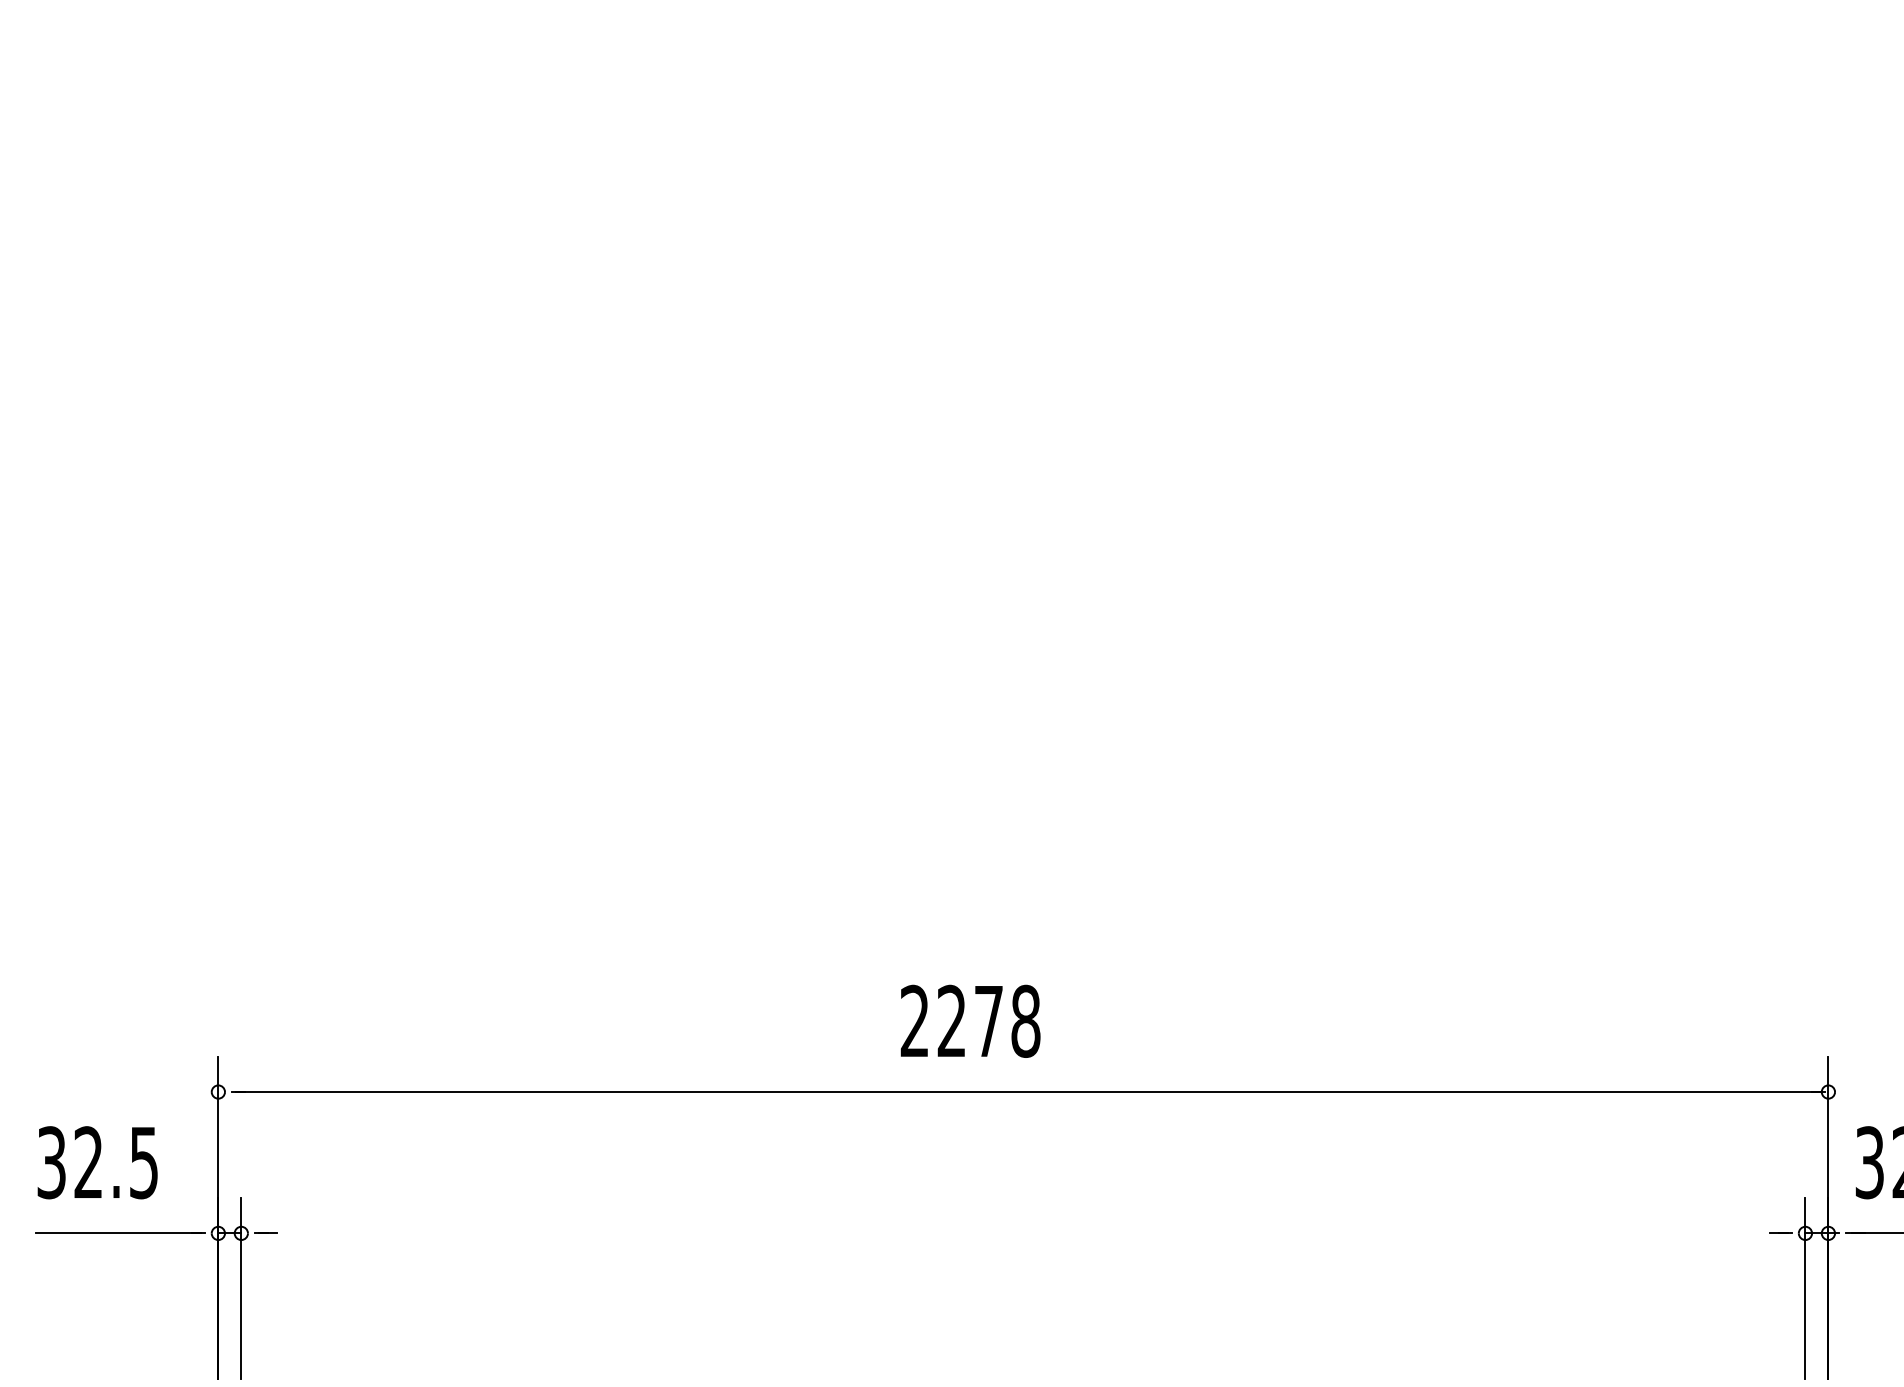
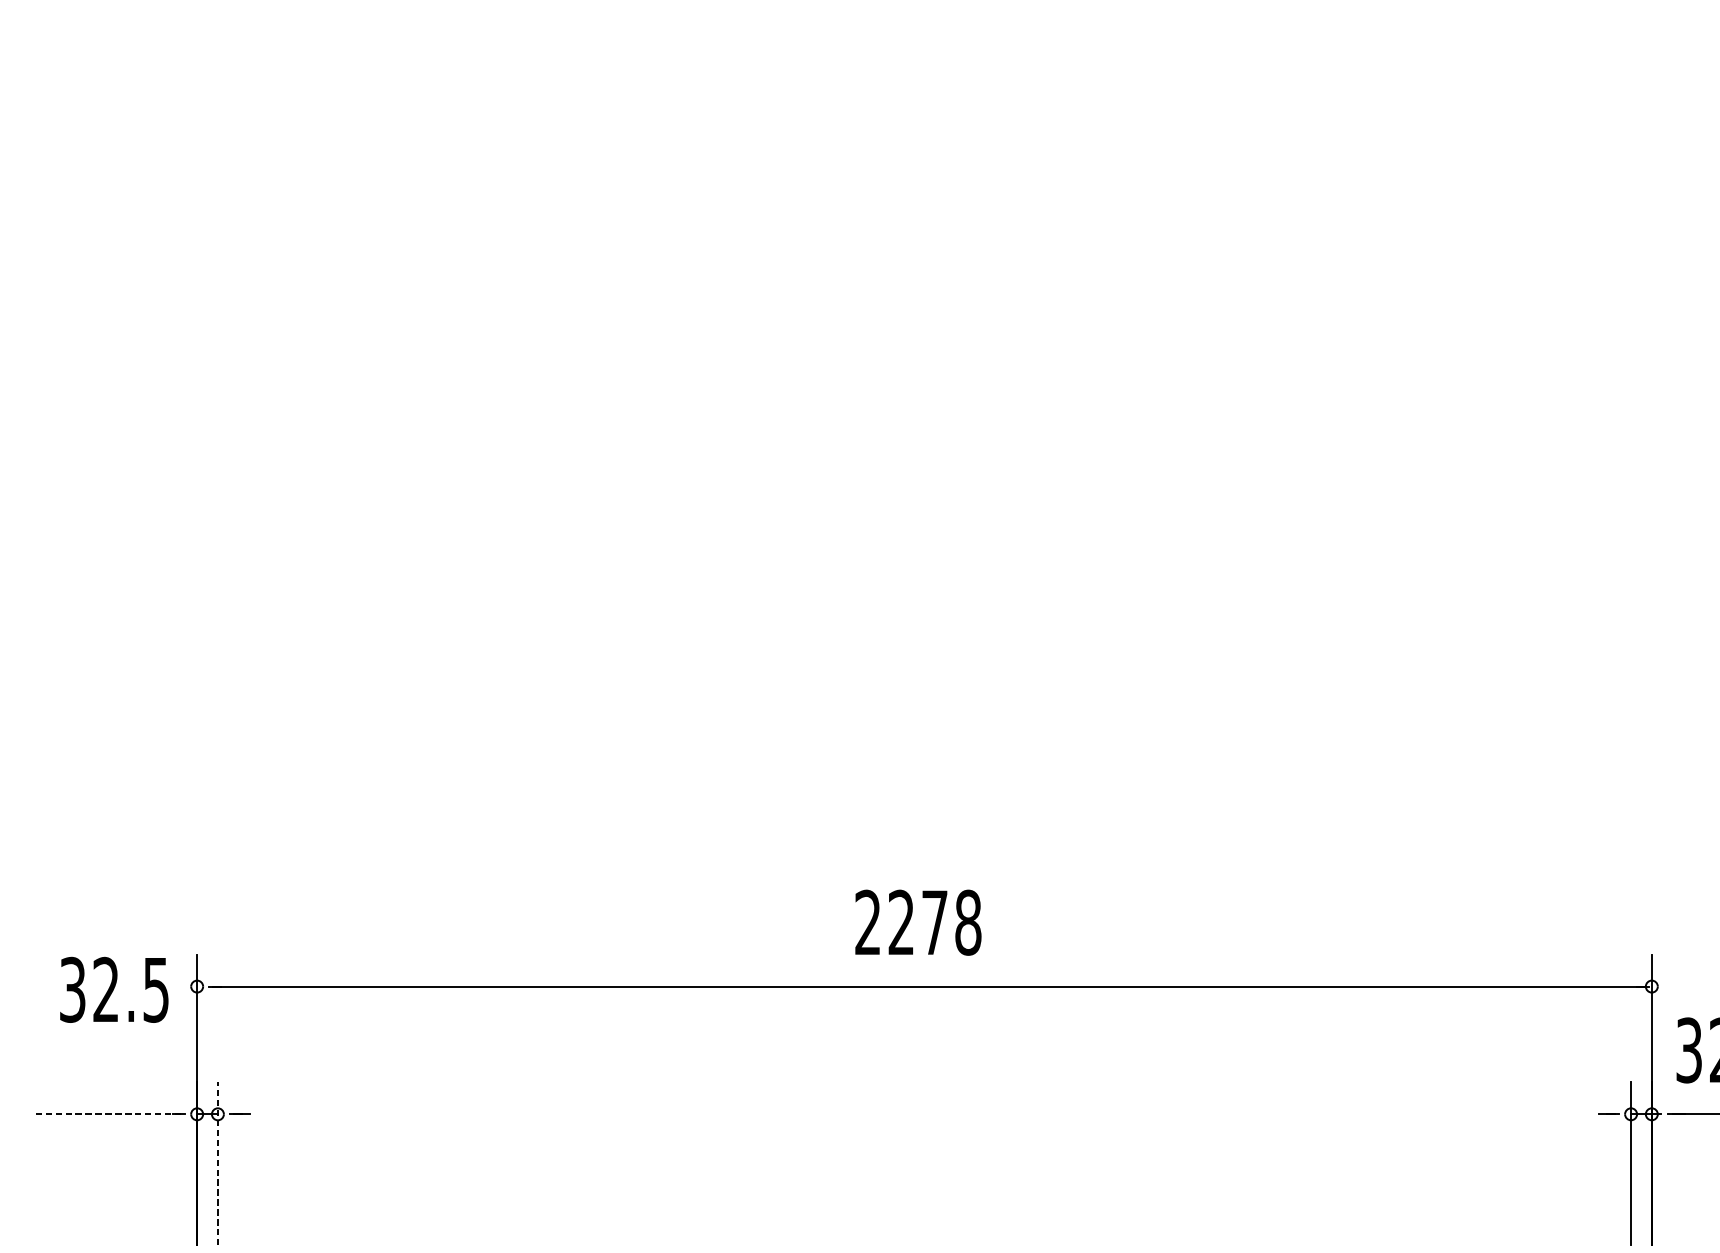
text: (970, 1020) -> (918, 921), moved
text: (97, 1162) -> (114, 989), moved
line: (117, 1233) -> (106, 1114), solid -> dashed
line: (241, 1287) -> (218, 1163), solid -> dashed

